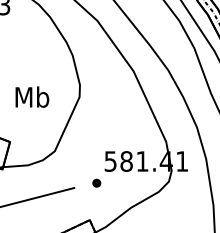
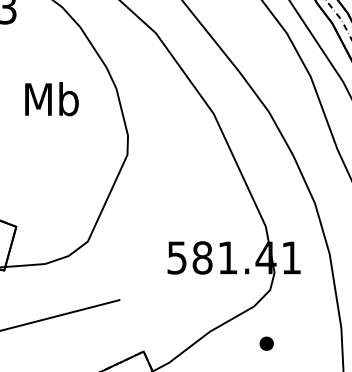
text: (32, 96) -> (52, 98), moved
part: (96, 182) -> (266, 342), moved

